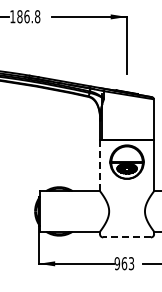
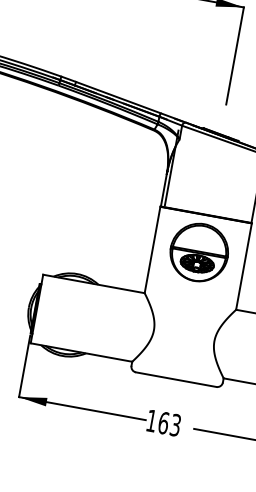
line: (99, 165) -> (151, 249), dashed -> solid
line: (127, 237) -> (176, 379), dashed -> solid
text: (117, 263) -> (152, 420), 963 -> 163

